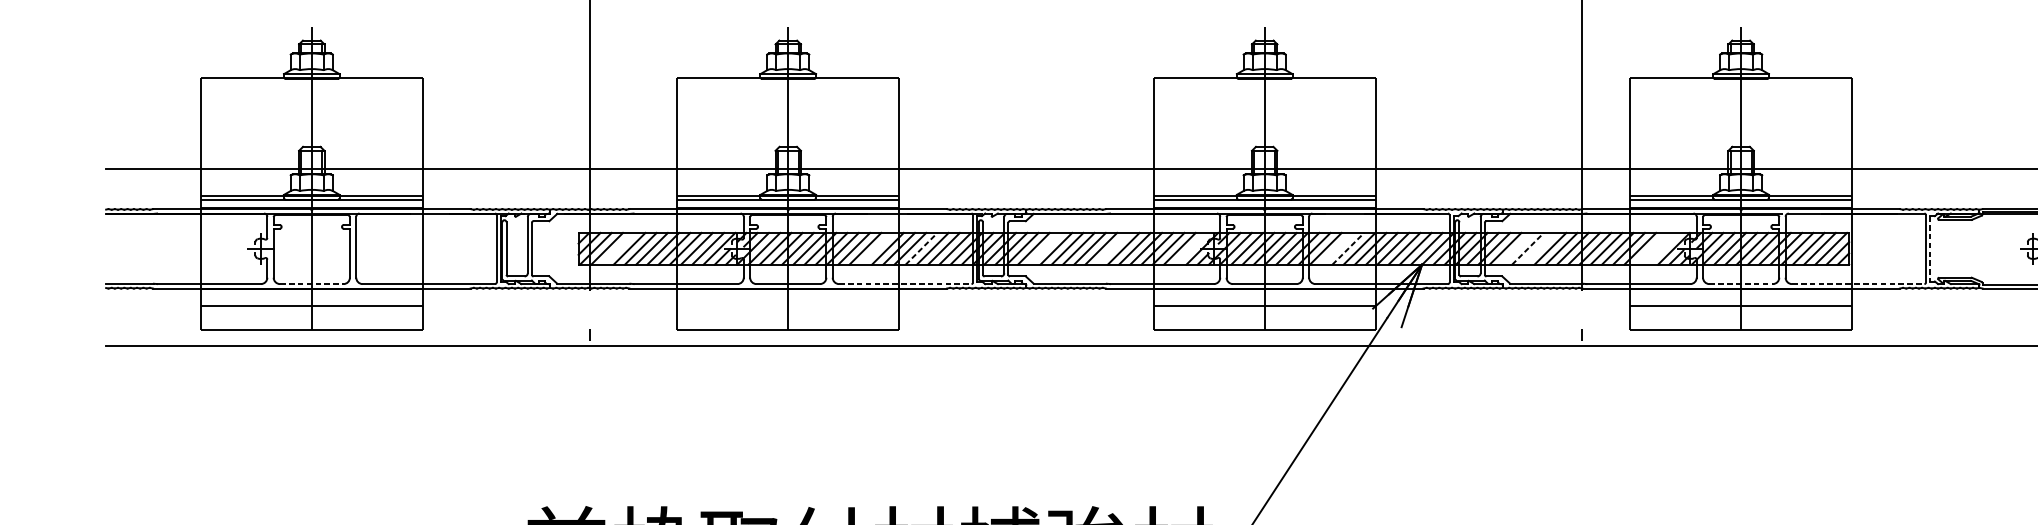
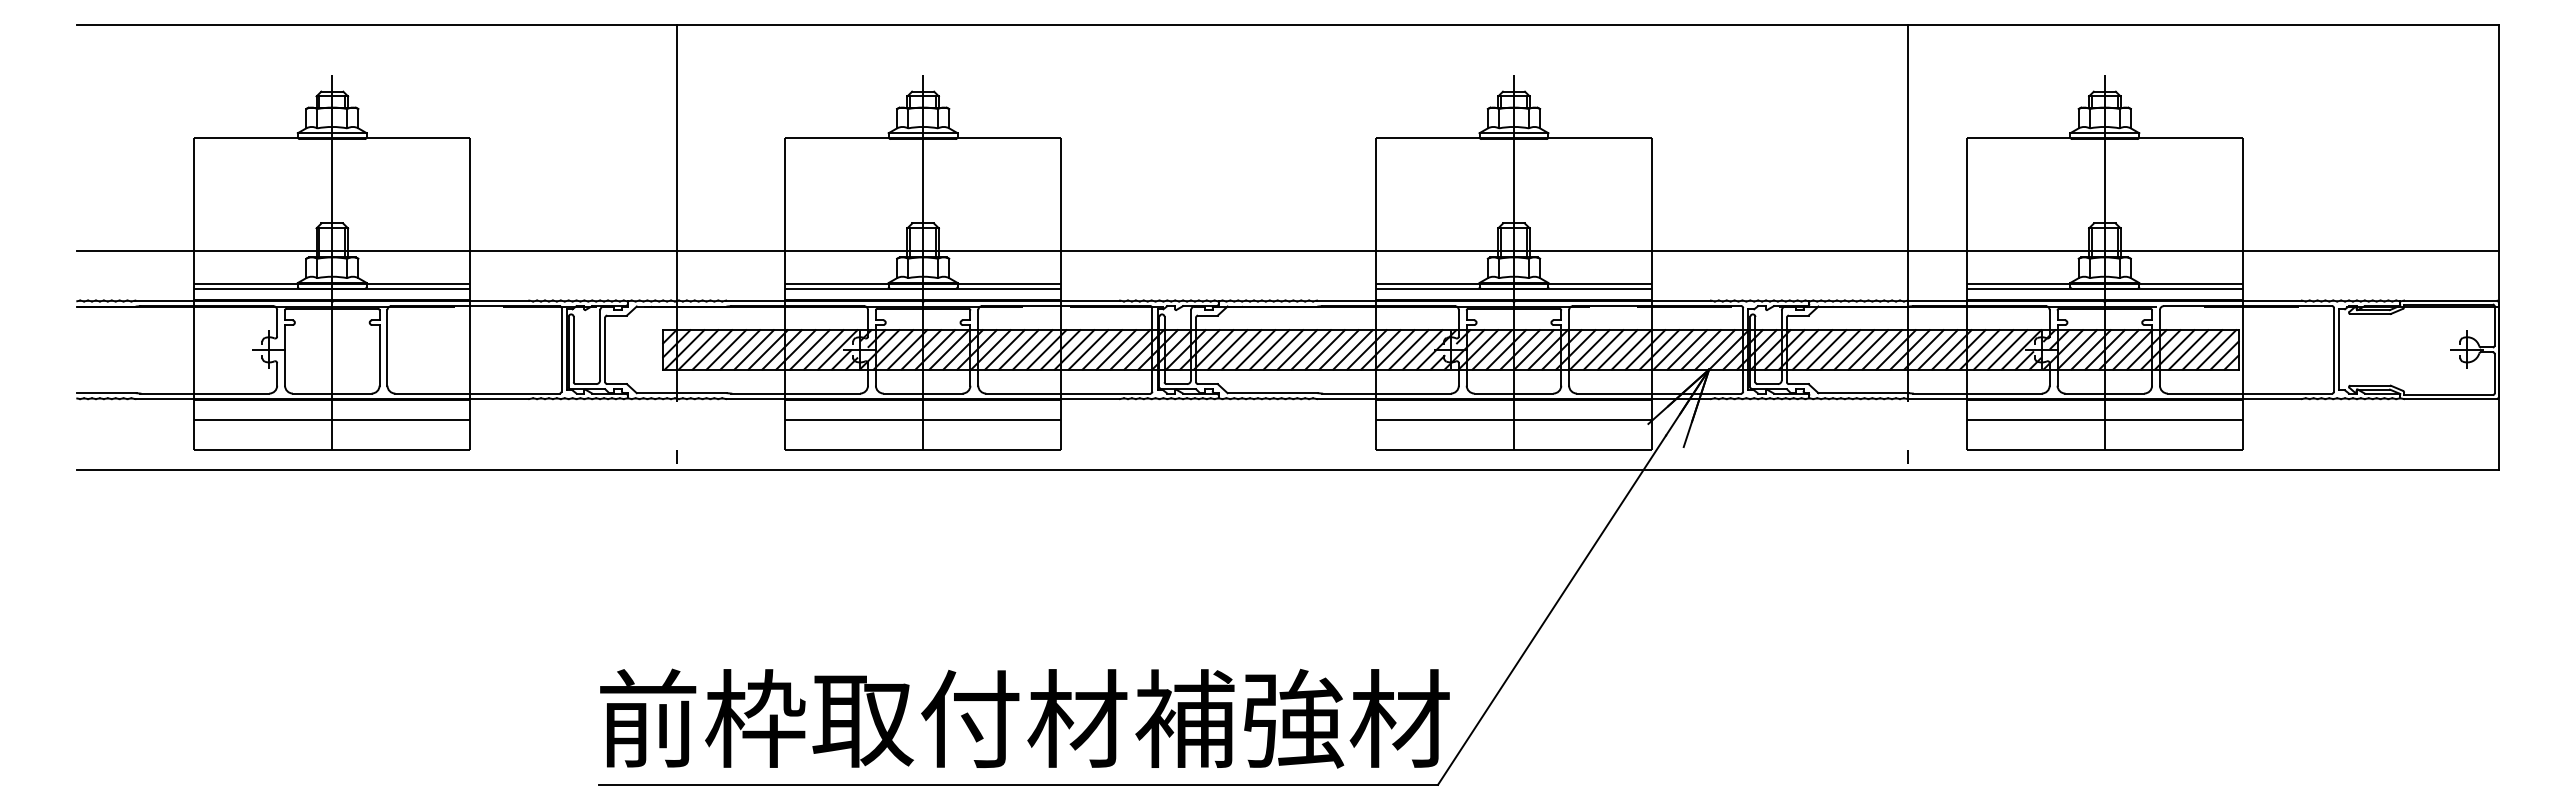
line: (618, 248) -> (712, 349), added
line: (876, 248) -> (1032, 349), added
line: (921, 248) -> (1088, 349), dashed -> solid
line: (1044, 248) -> (1241, 349), added
line: (1111, 248) -> (1324, 349), added
line: (1190, 248) -> (1422, 349), added
line: (1336, 248) -> (1603, 349), added
line: (1348, 248) -> (1617, 349), dashed -> solid
line: (1516, 248) -> (1826, 349), added
line: (1528, 248) -> (1840, 349), dashed -> solid
line: (1539, 248) -> (1854, 349), added
line: (1651, 248) -> (1993, 349), added
line: (1662, 248) -> (2007, 349), added
line: (1930, 248) -> (2339, 349), dashed -> solid
line: (311, 284) -> (332, 393), dashed -> solid
line: (905, 284) -> (1068, 393), dashed -> solid
line: (1741, 284) -> (2105, 393), dashed -> solid
line: (1858, 284) -> (2250, 393), dashed -> solid
line: (788, 305) -> (923, 420), added

